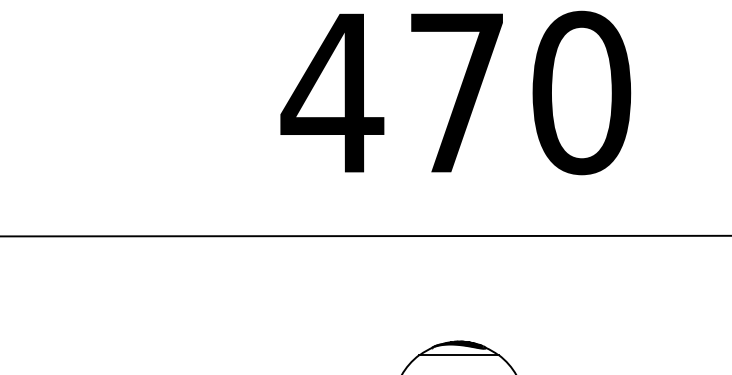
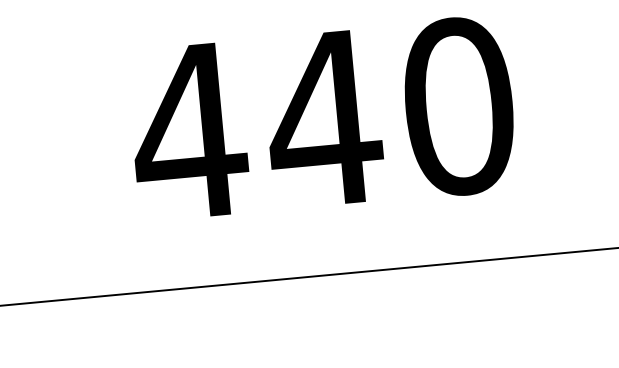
text: (456, 92) -> (323, 118), 470 -> 440

